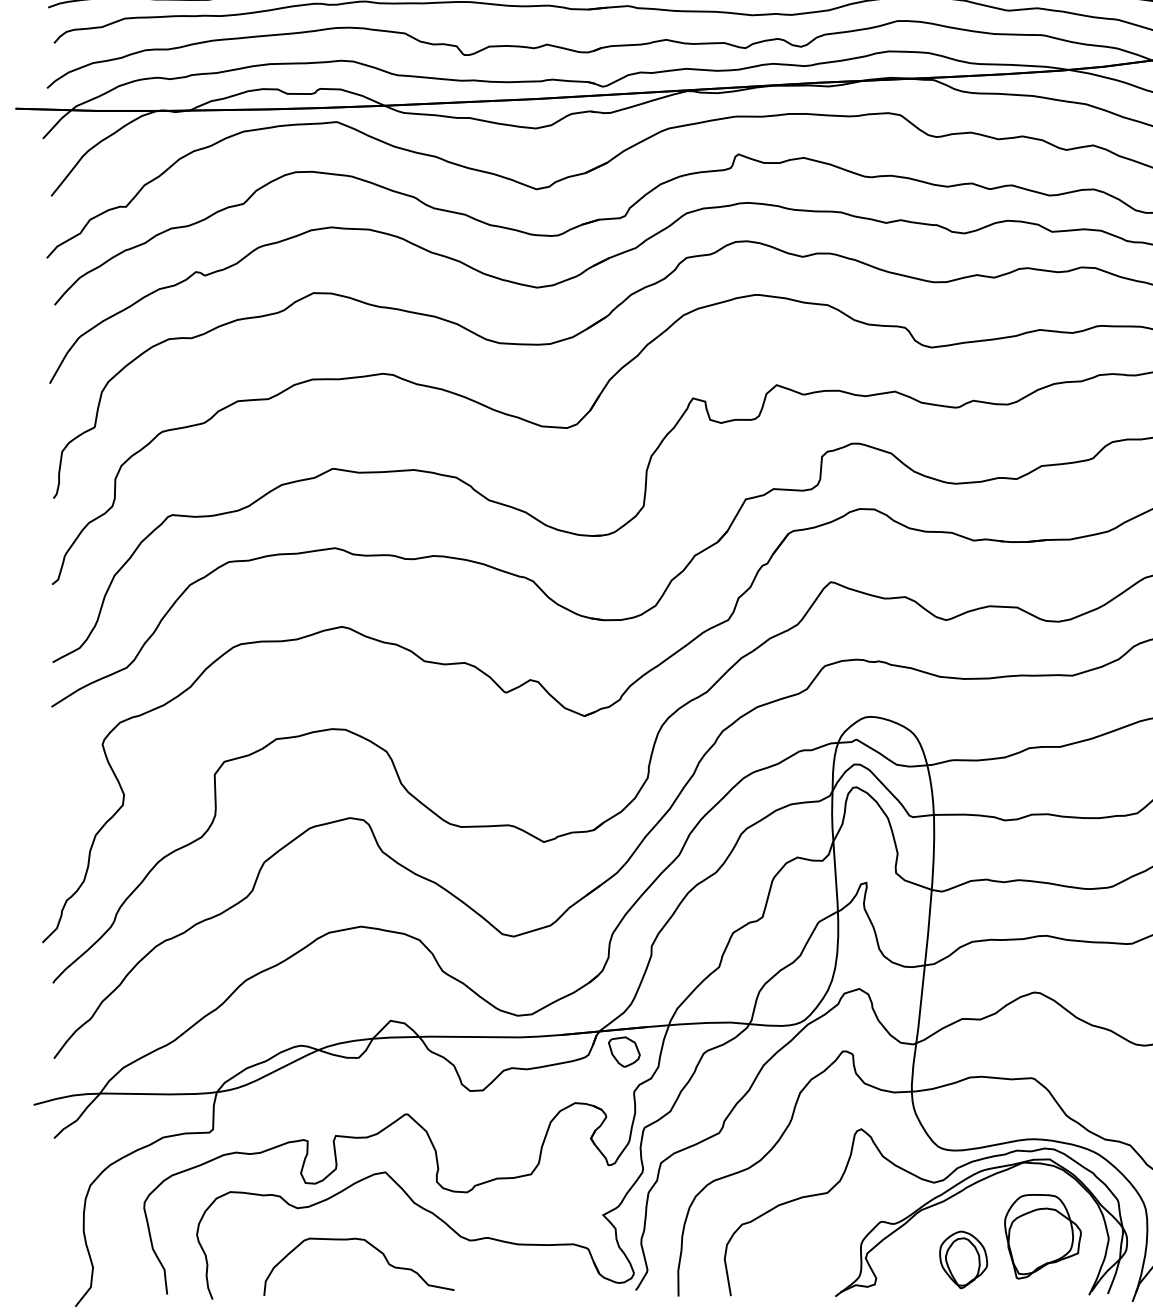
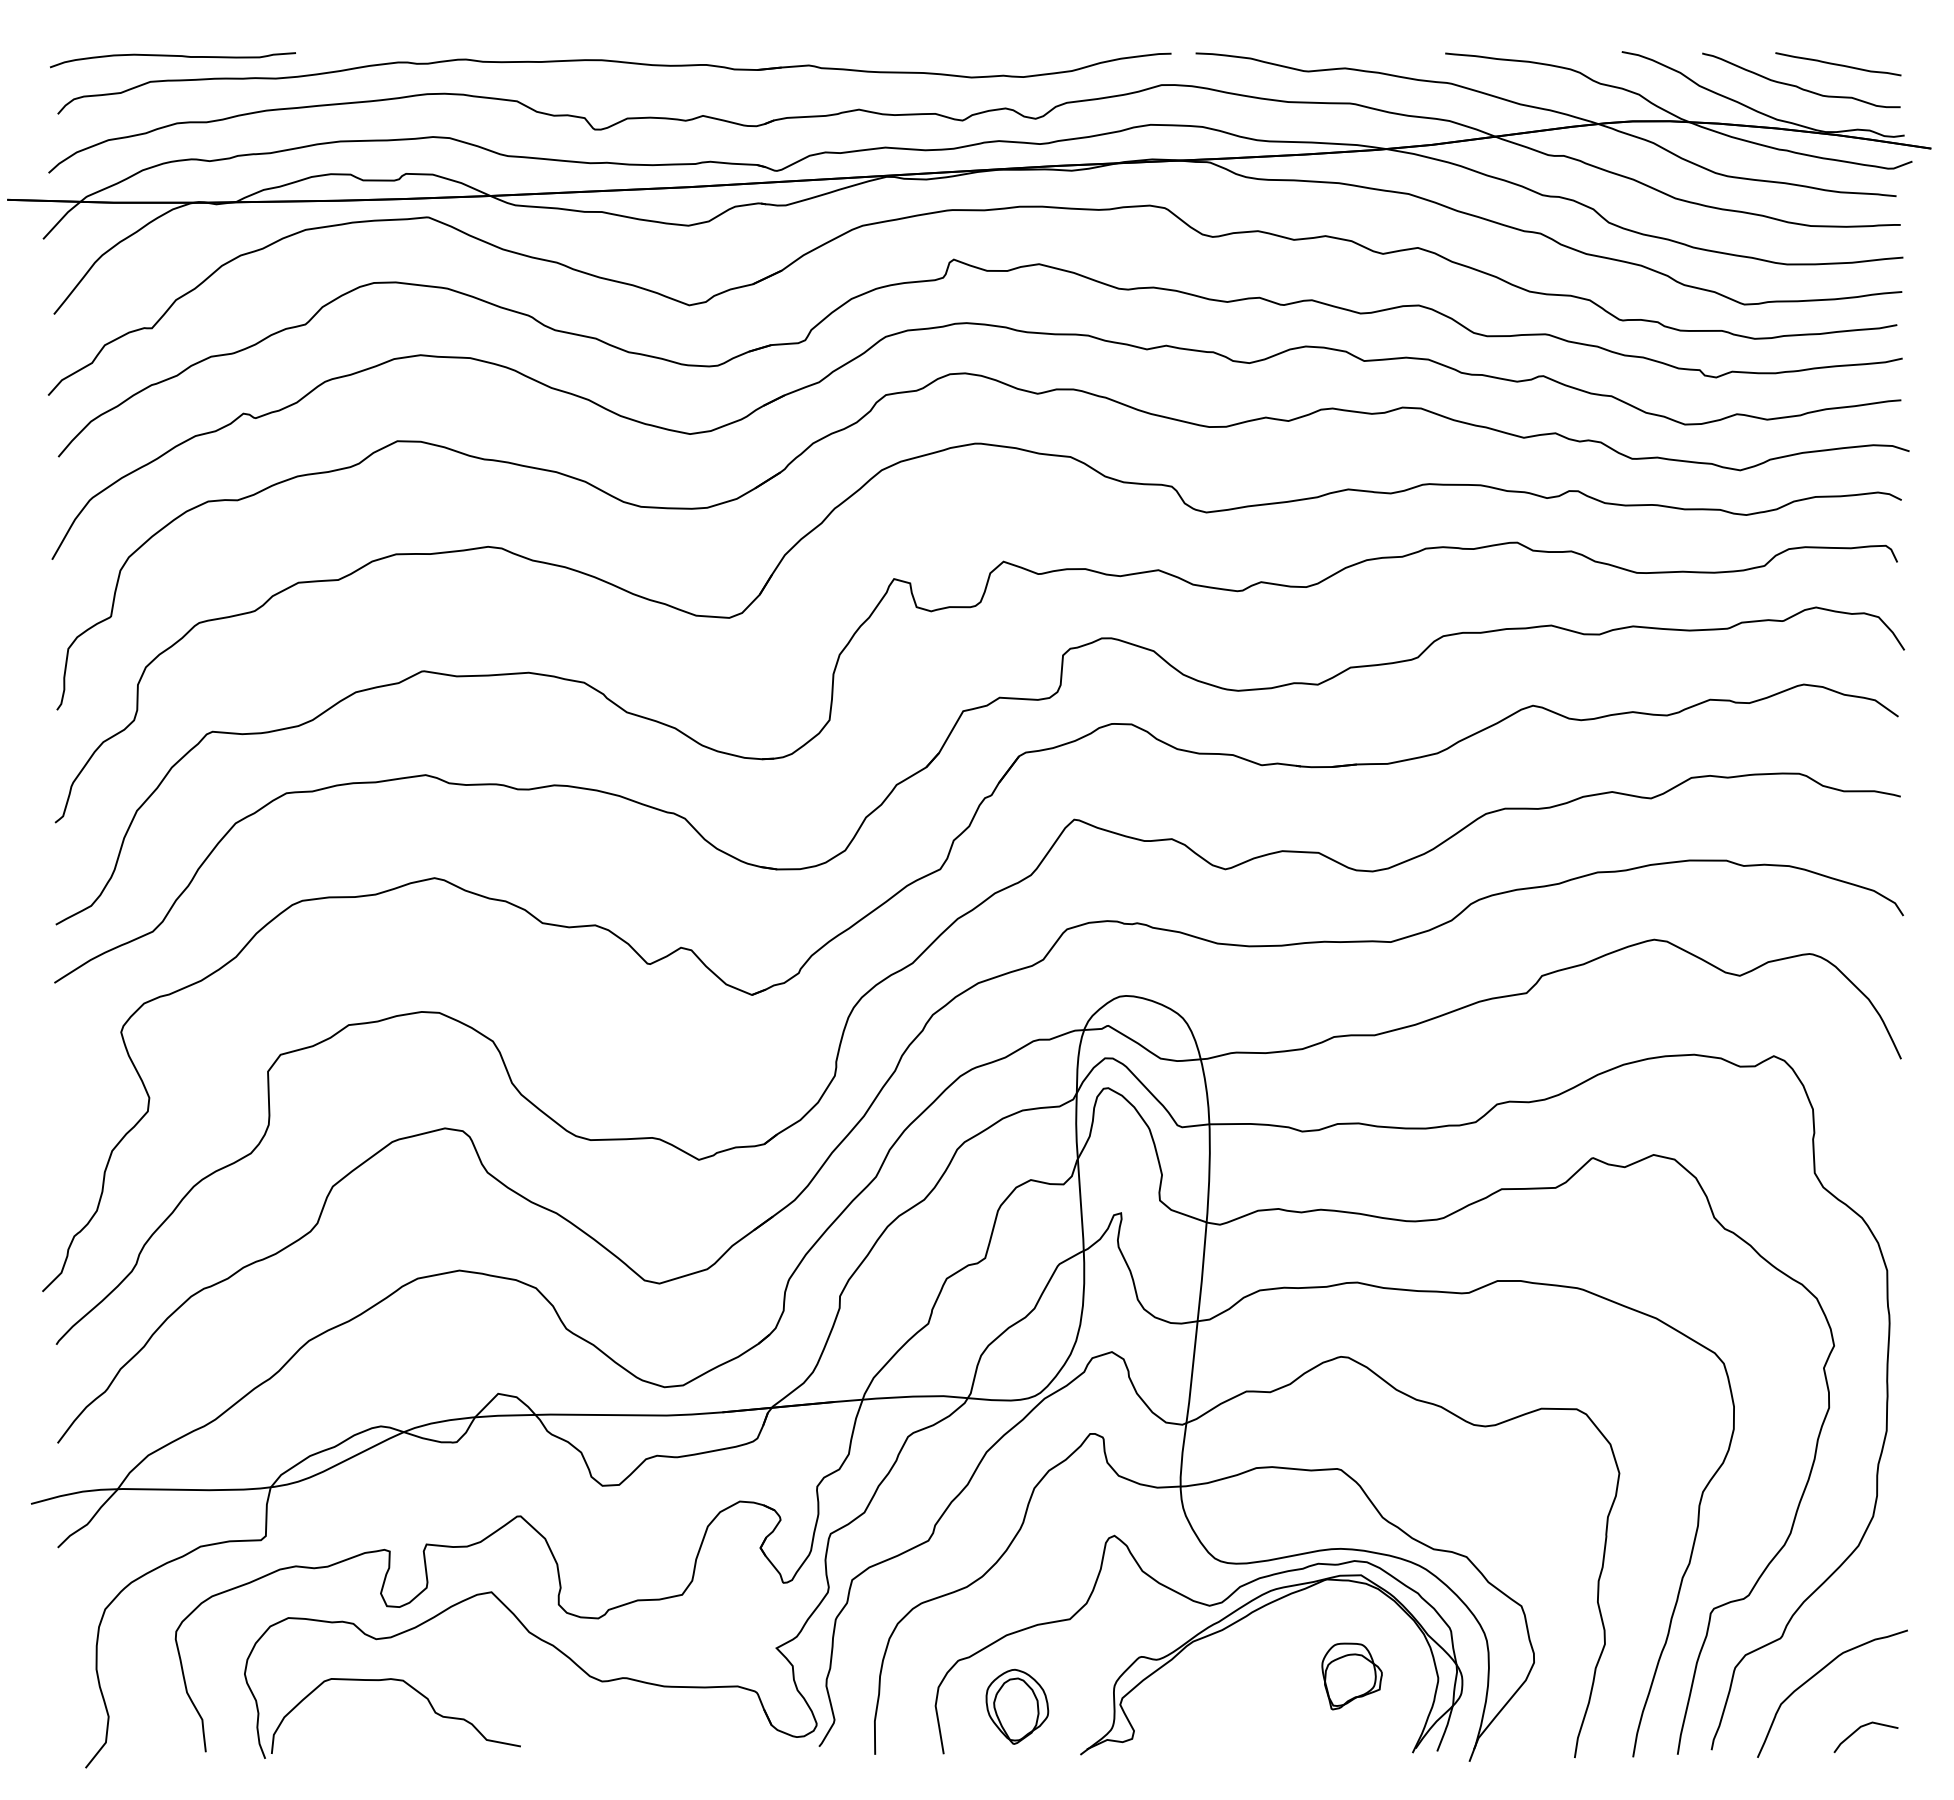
part: (624, 1051) -> (804, 1434), removed
part: (1042, 1236) -> (1351, 1676), size x0.6
curve: (370, 1245) -> (411, 1688), moved
part: (963, 1259) -> (1017, 1706), moved

